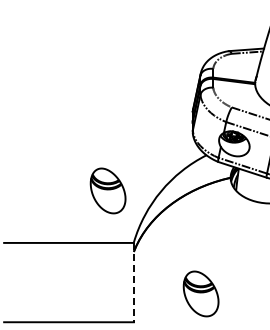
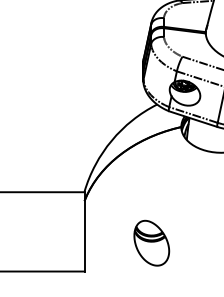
part: (107, 190) -> (58, 139), removed
line: (133, 283) -> (84, 232), dashed -> solid

